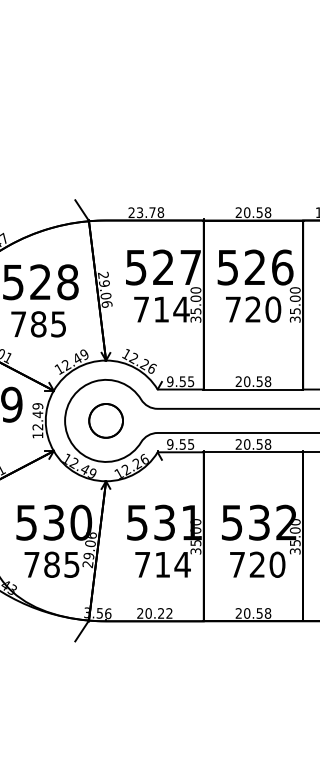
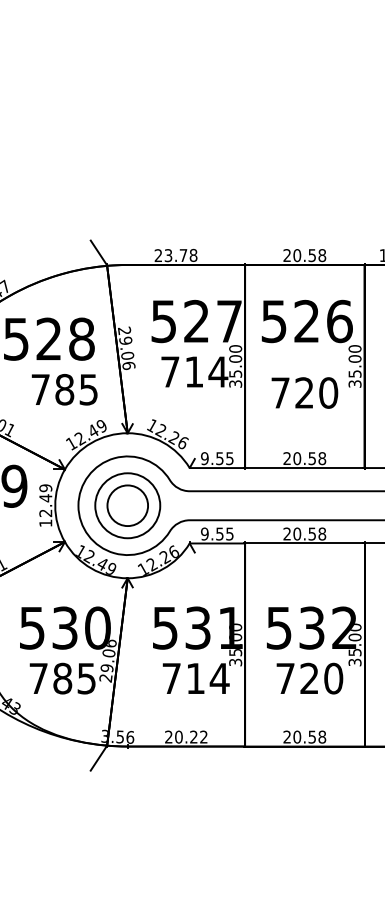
text: (253, 309) -> (304, 392), moved
text: (38, 324) -> (64, 389), moved
circle: (105, 420) -> (127, 505), size x1.6

